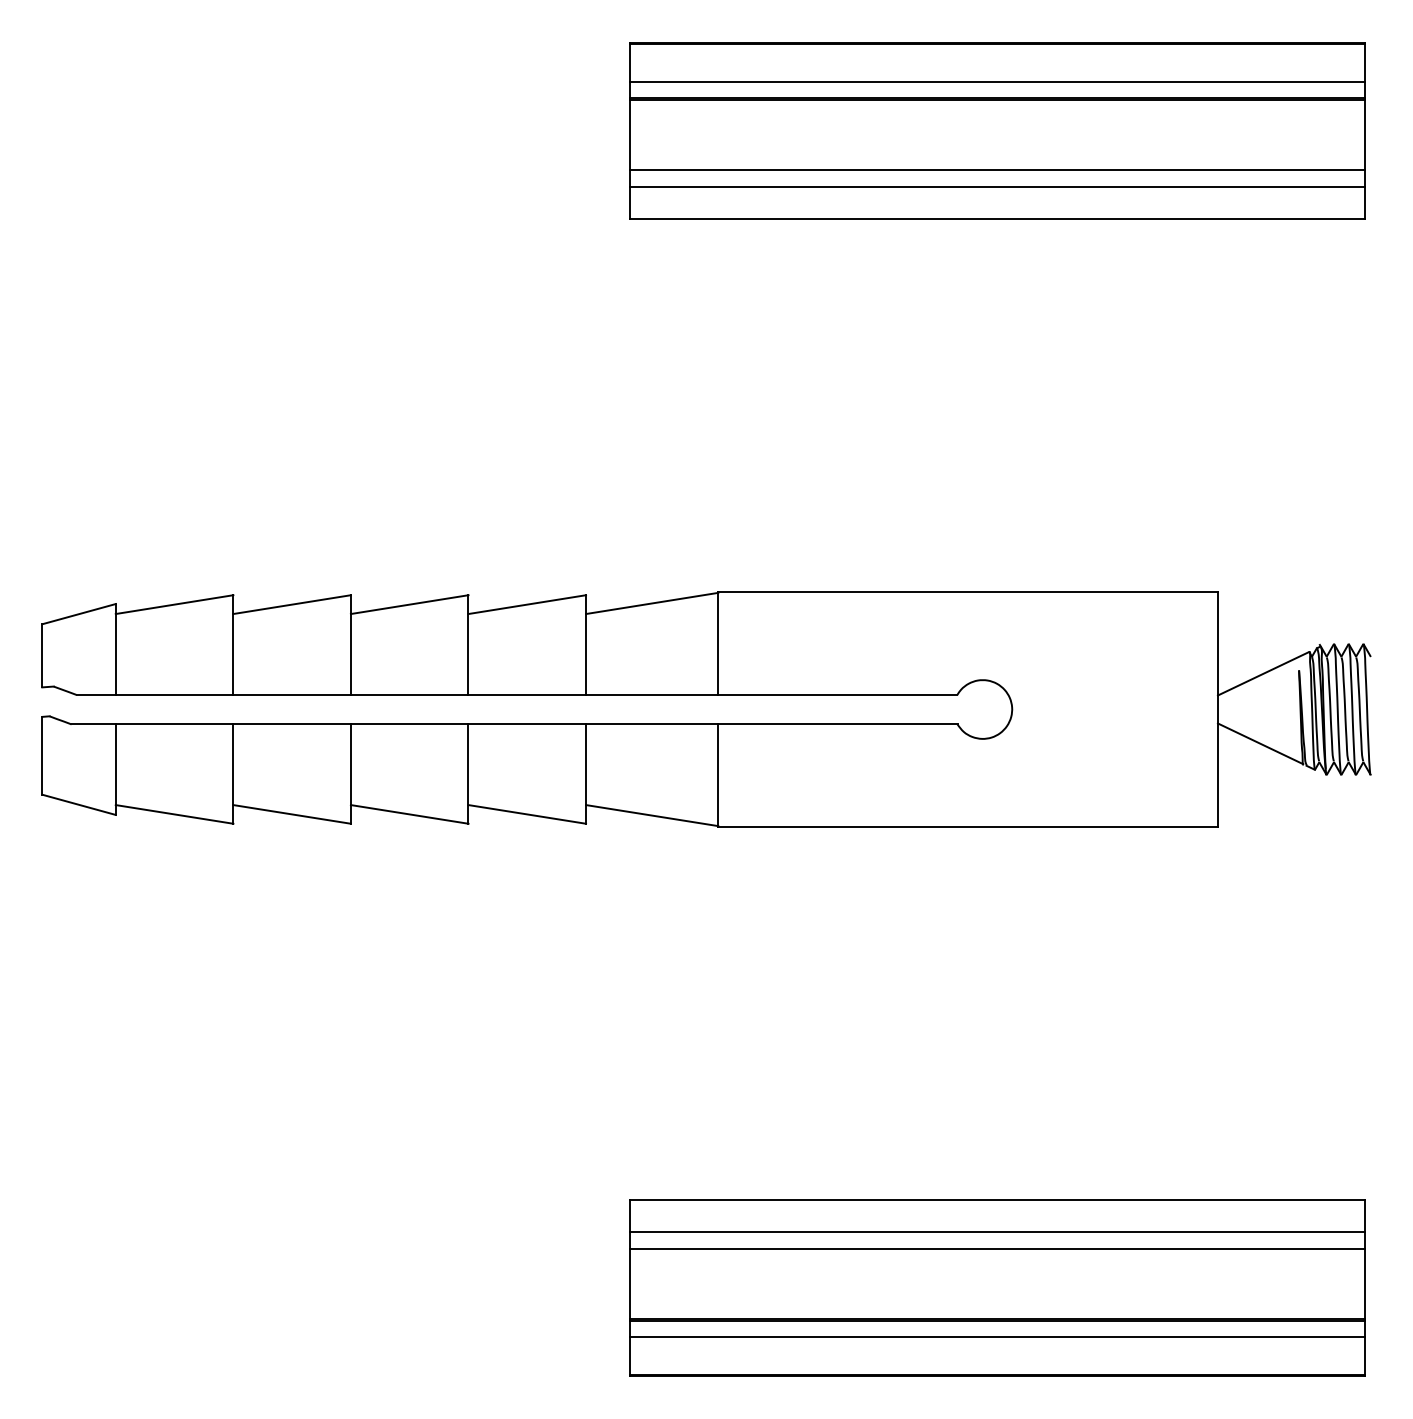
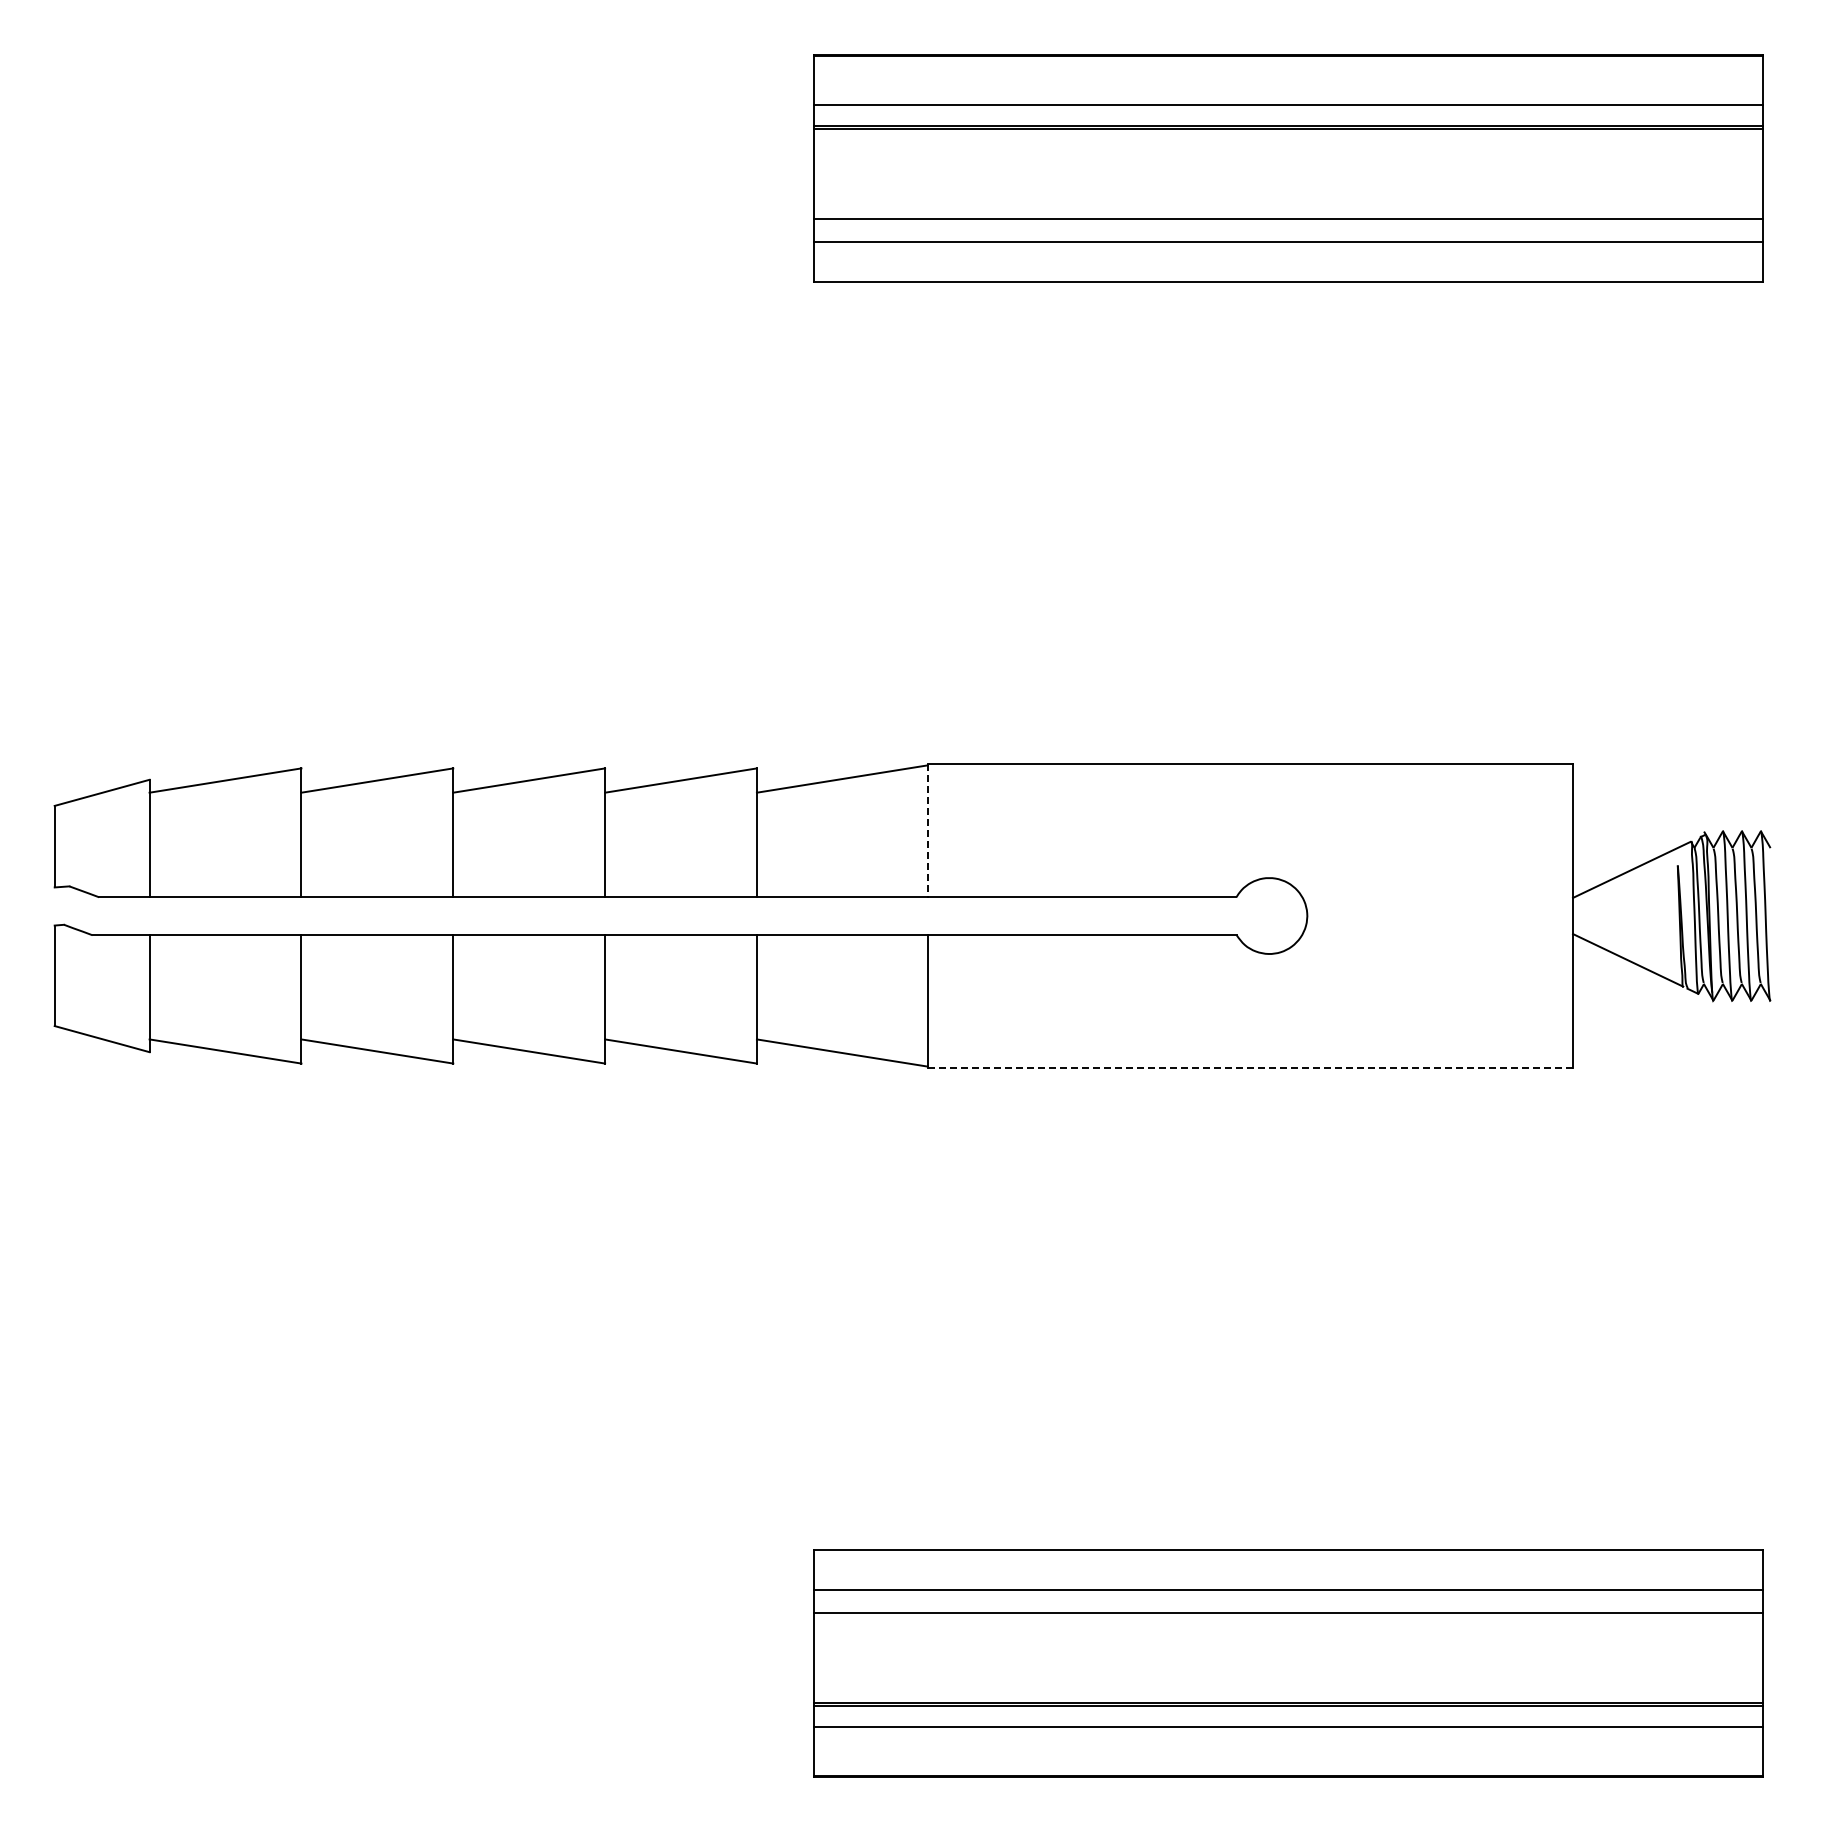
line: (718, 643) -> (927, 830), solid -> dashed
line: (968, 826) -> (1250, 1067), solid -> dashed

